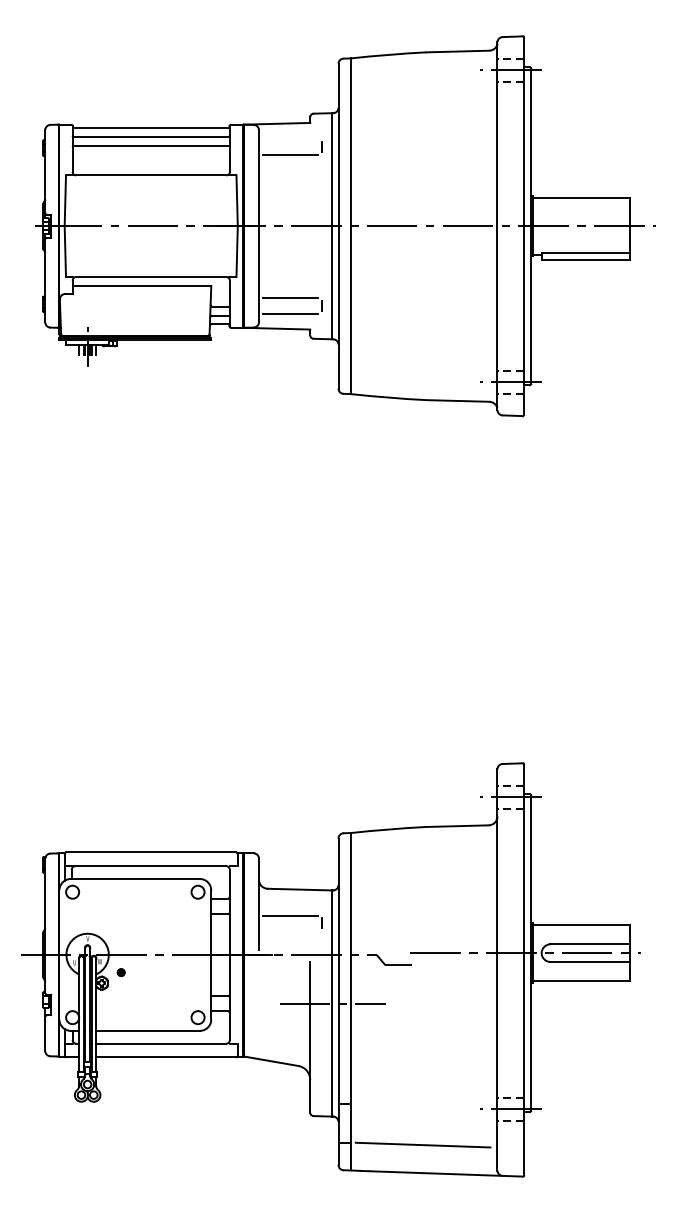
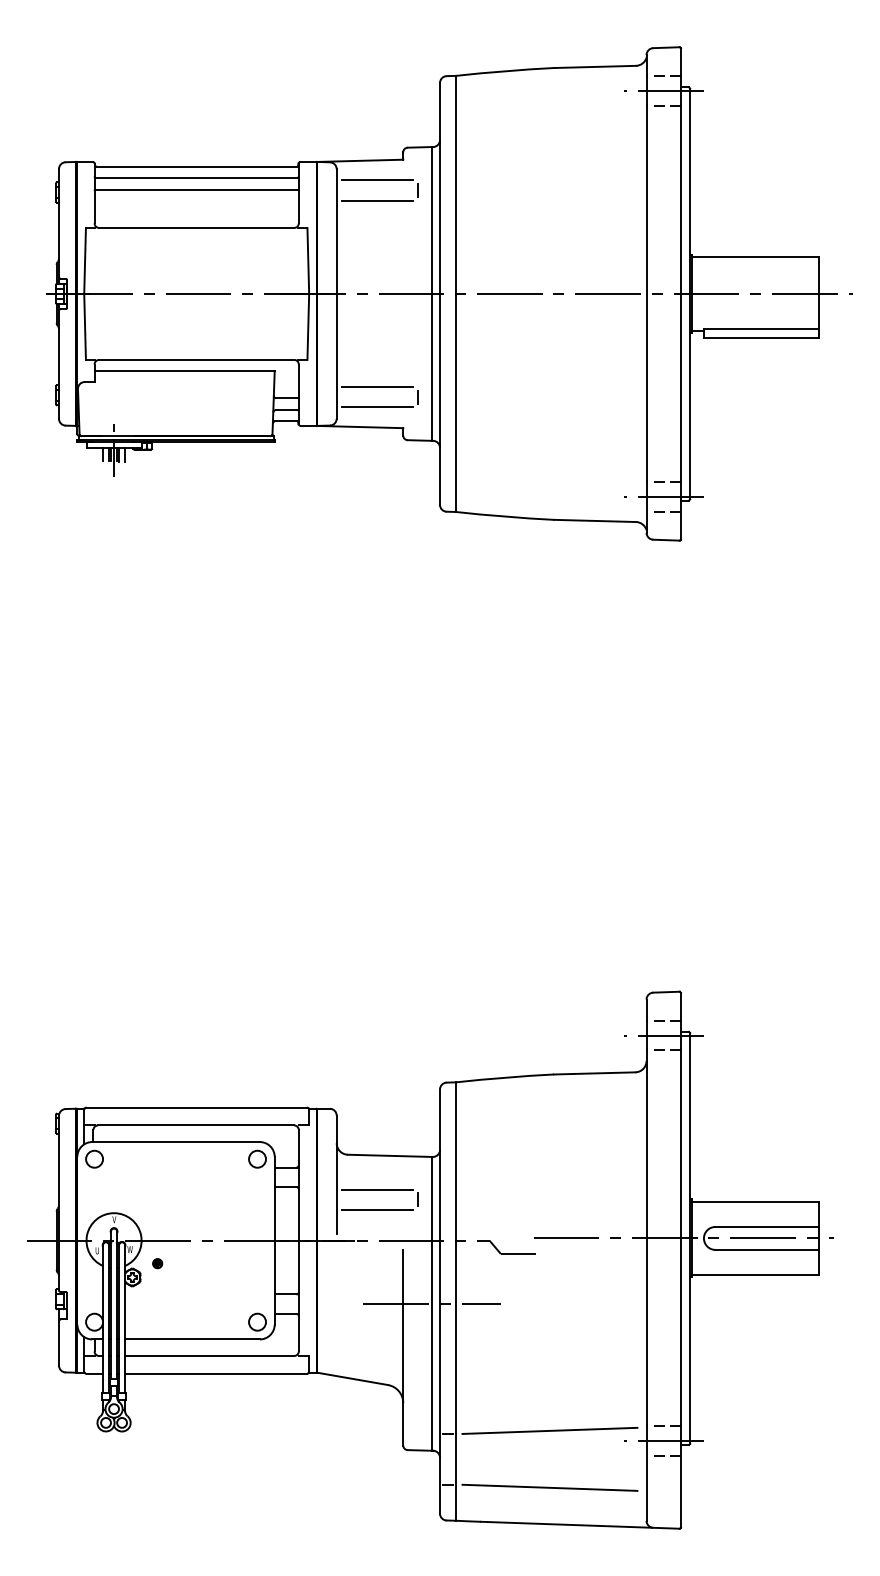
line: (289, 138) -> (376, 179), added
line: (289, 931) -> (376, 1210), added
line: (422, 1100) -> (549, 1429), added

